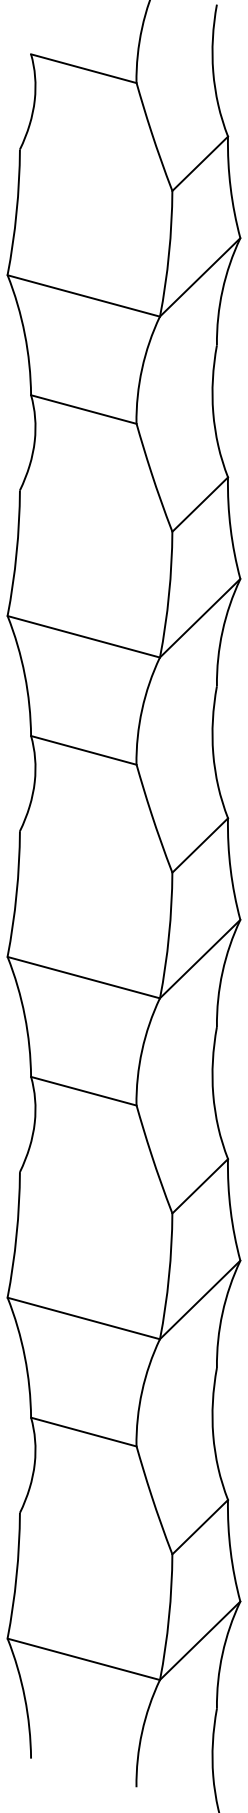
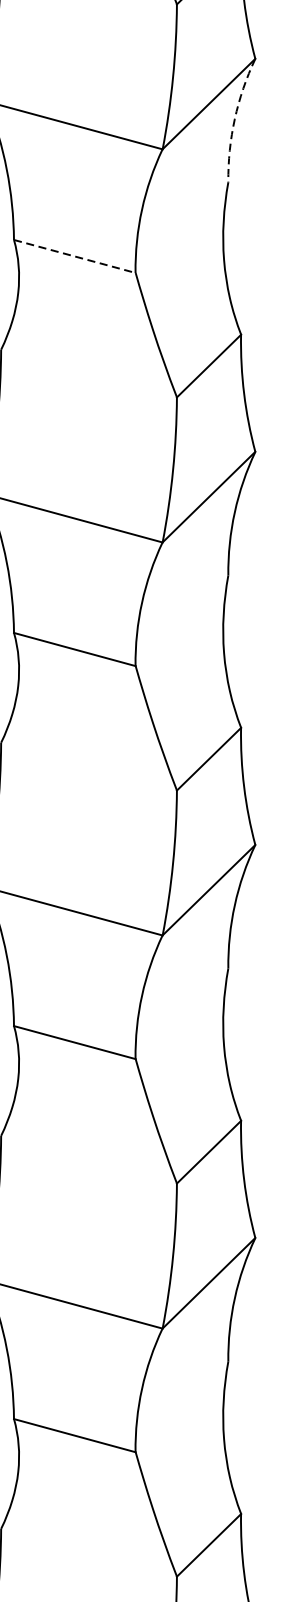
arc: (222, 290) -> (234, 119), solid -> dashed
line: (83, 409) -> (74, 256), solid -> dashed

